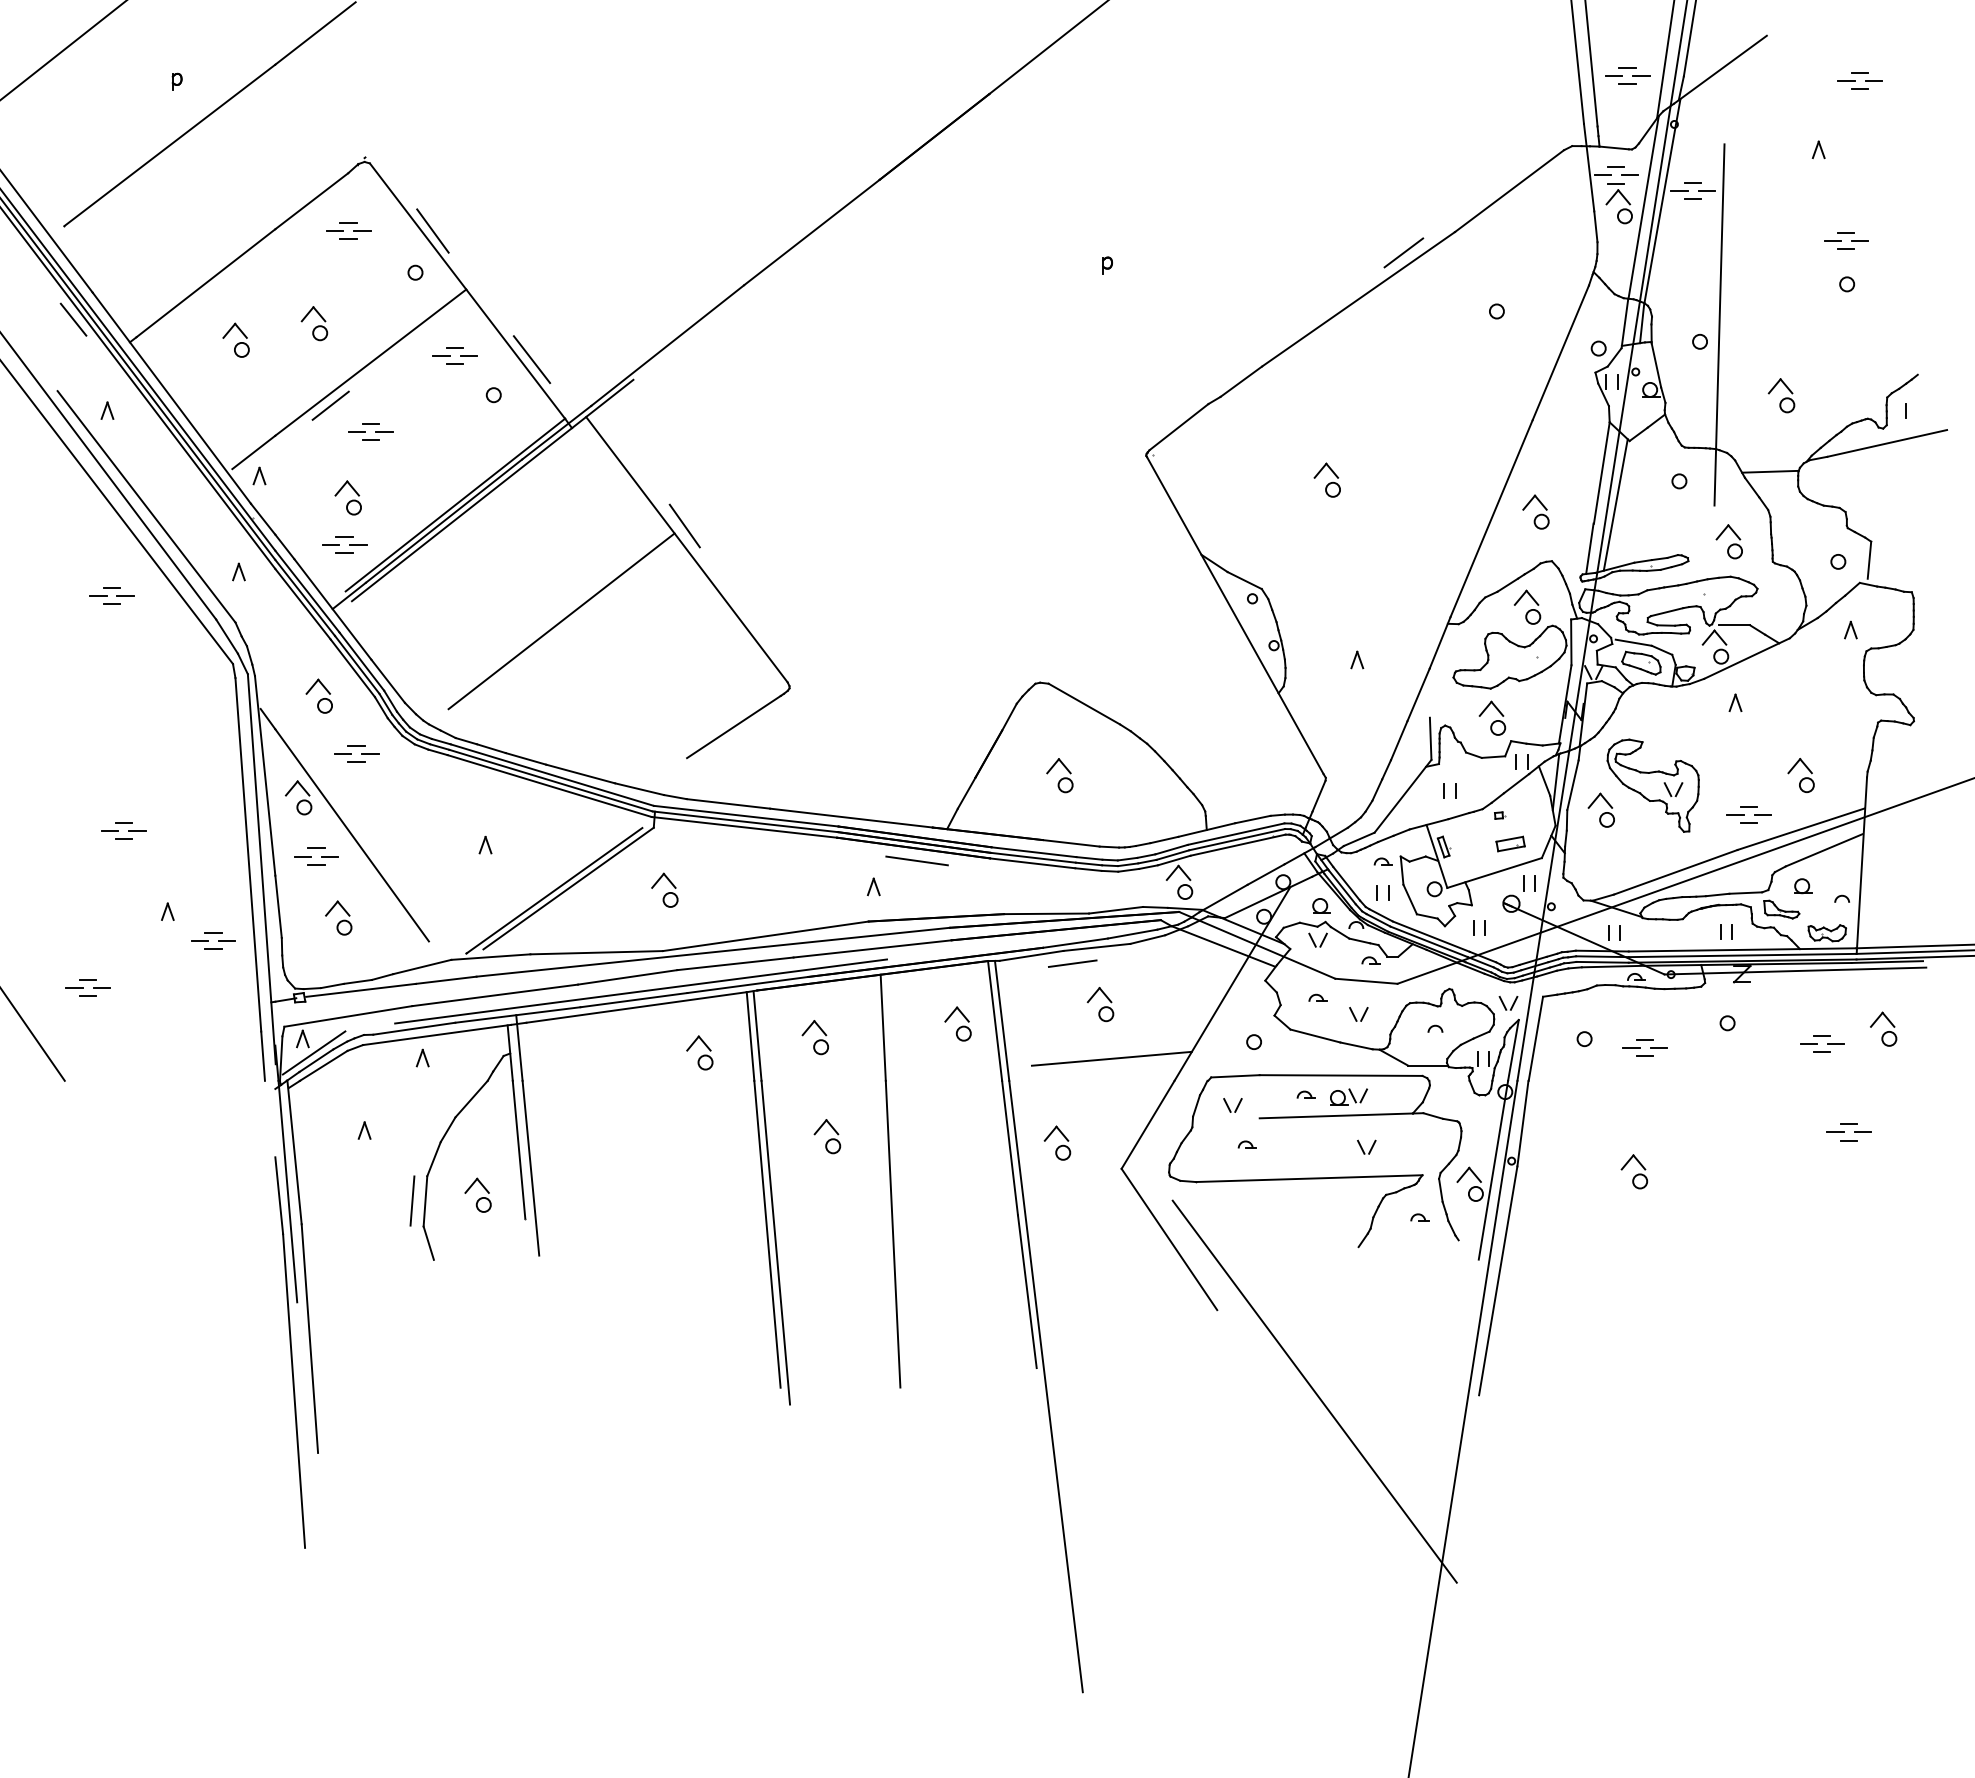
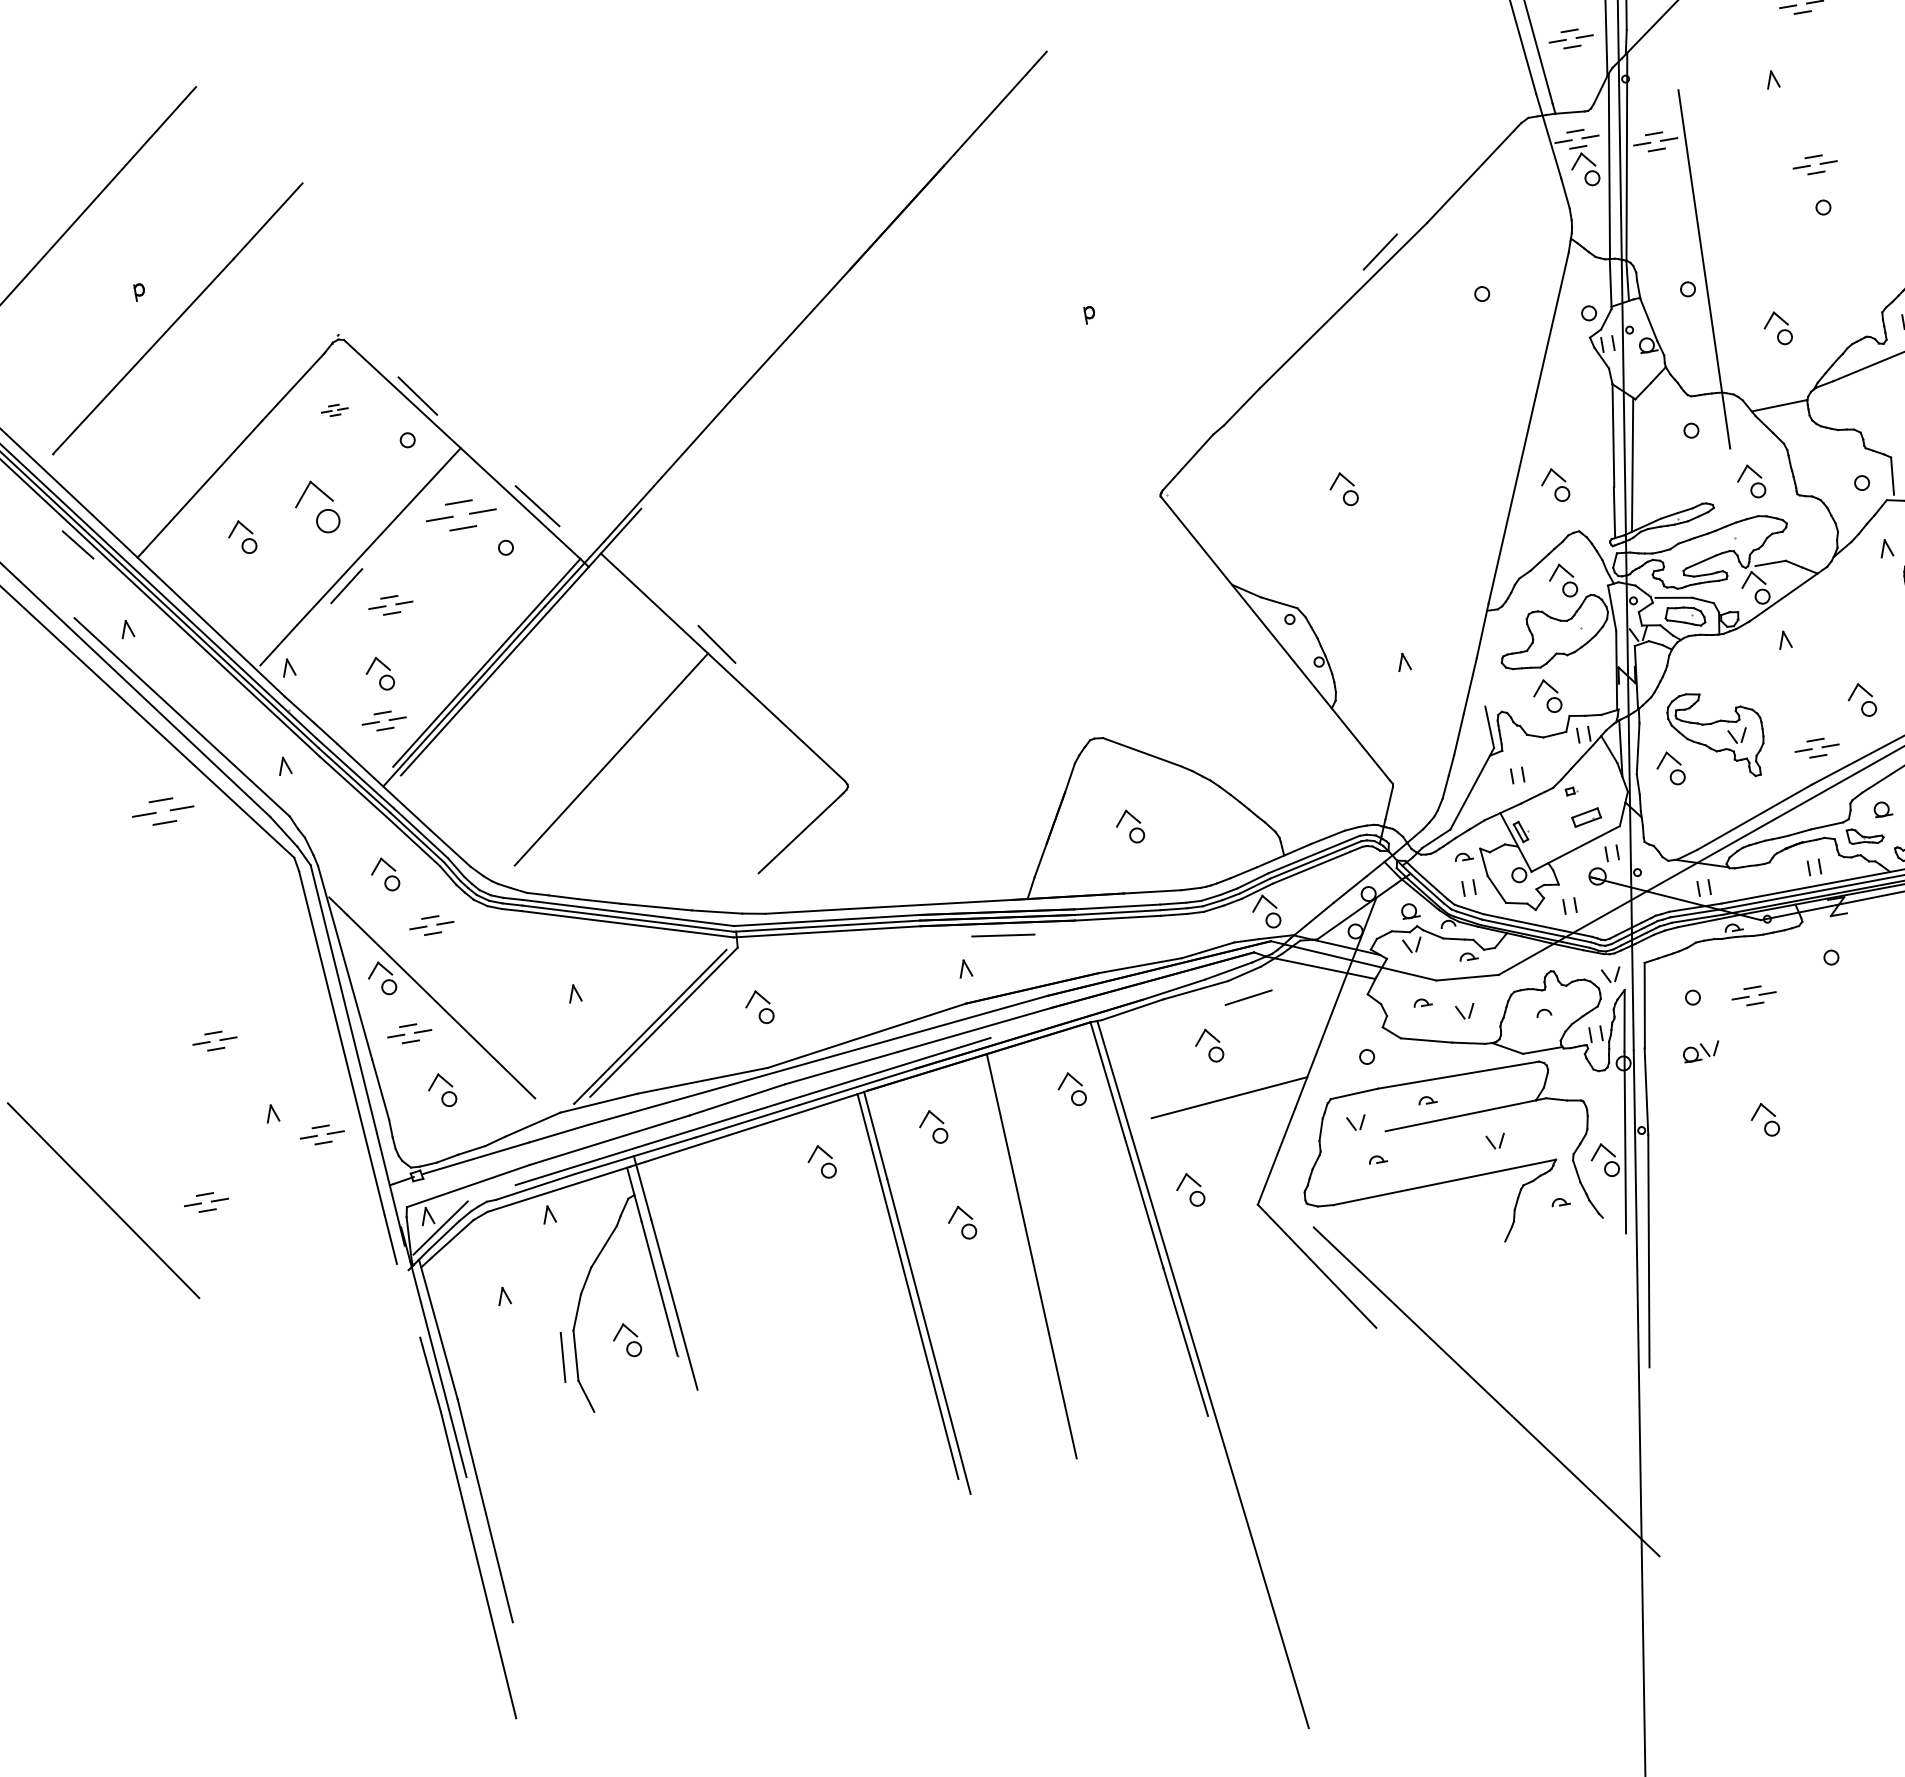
part: (348, 230) -> (334, 409), size x0.6
part: (314, 323) -> (316, 507), size x1.6
part: (454, 355) -> (460, 515), size x1.6
part: (111, 595) -> (162, 810), size x1.4
line: (1072, 963) -> (1248, 997), moved
part: (1348, 1096) -> (1701, 1051), moved

